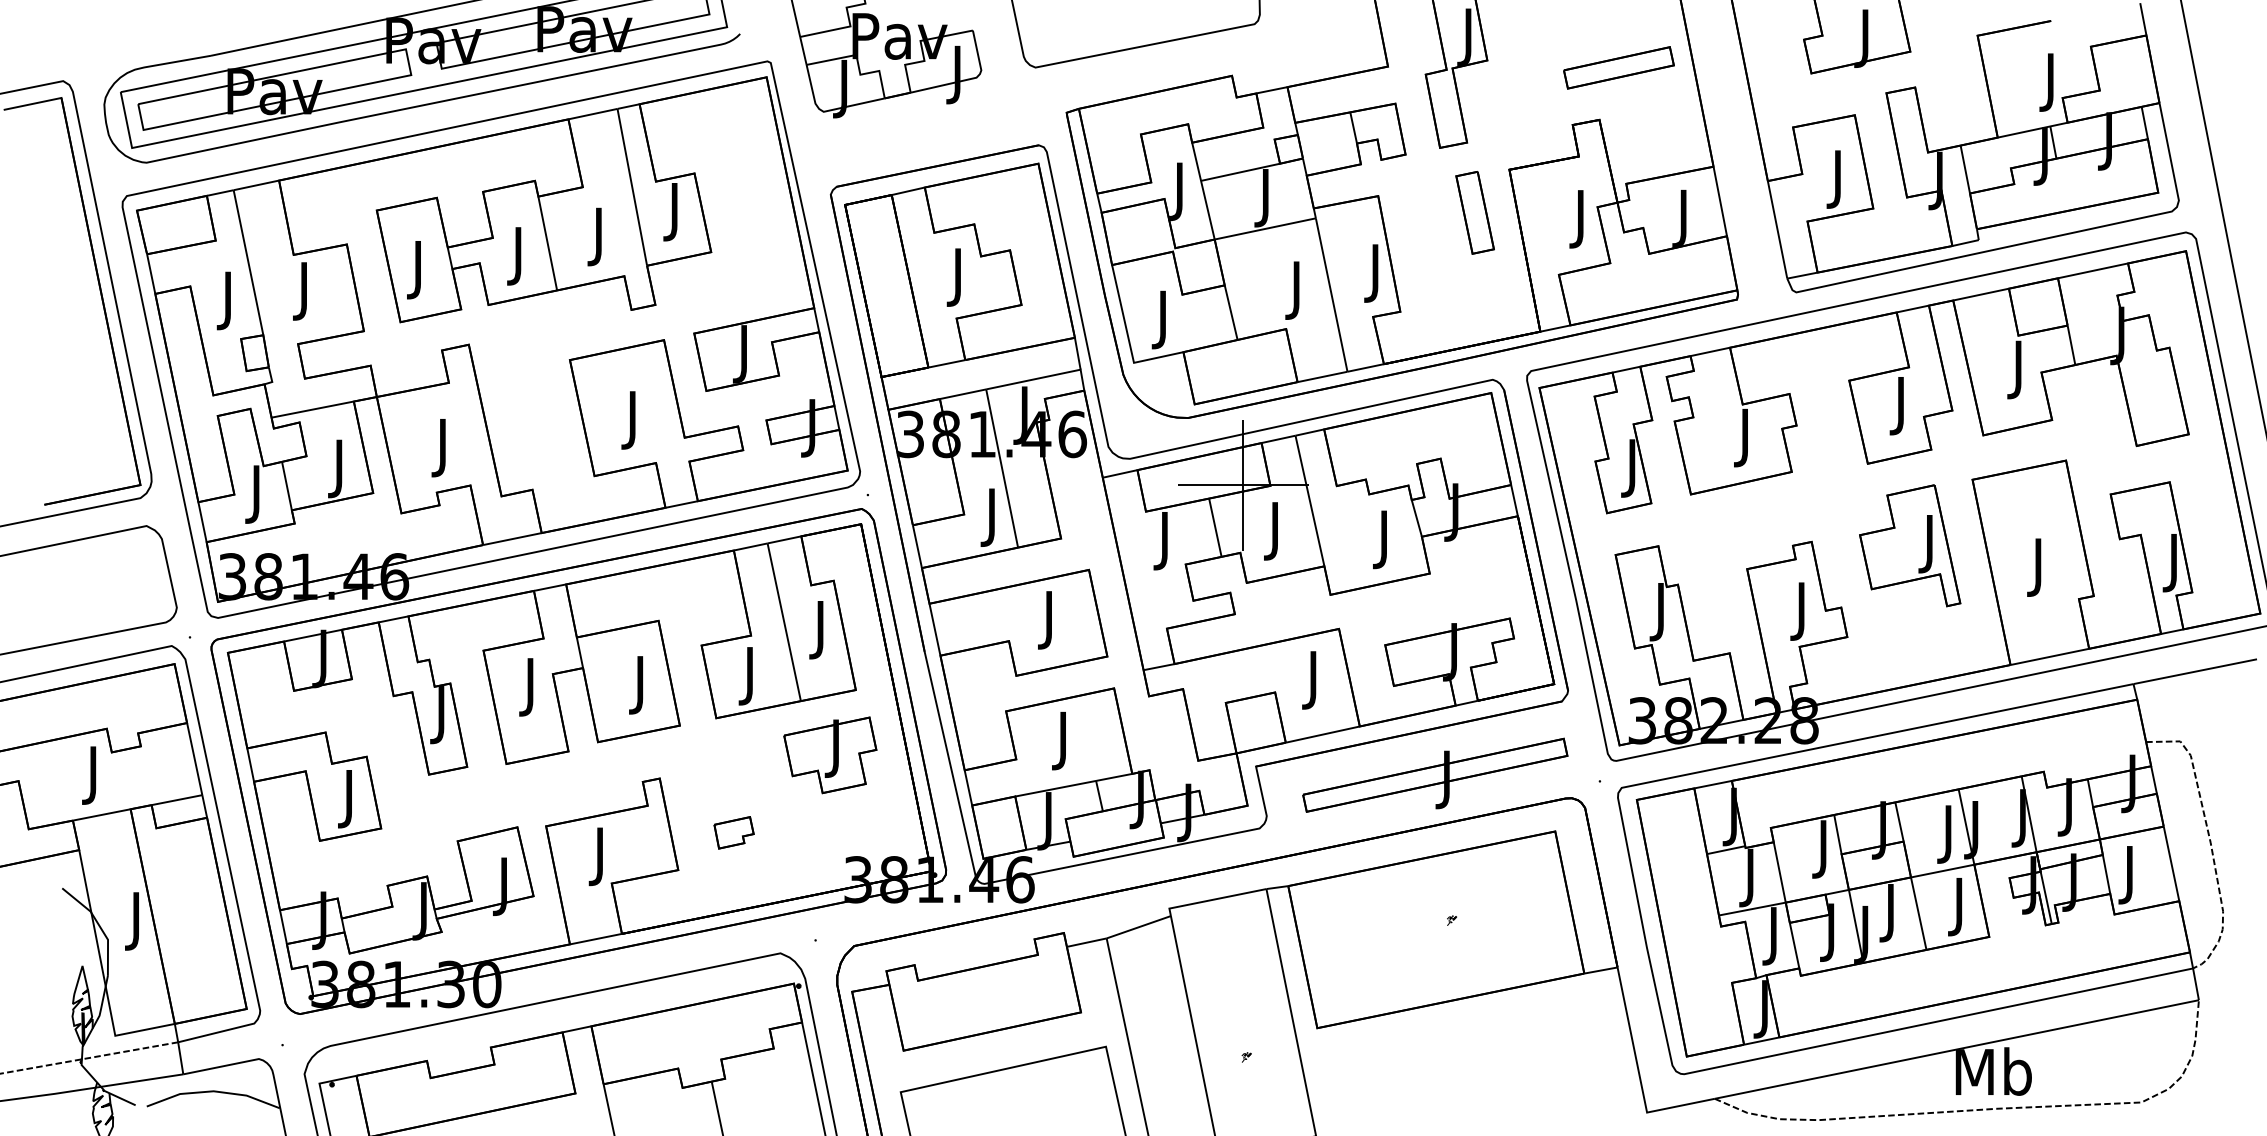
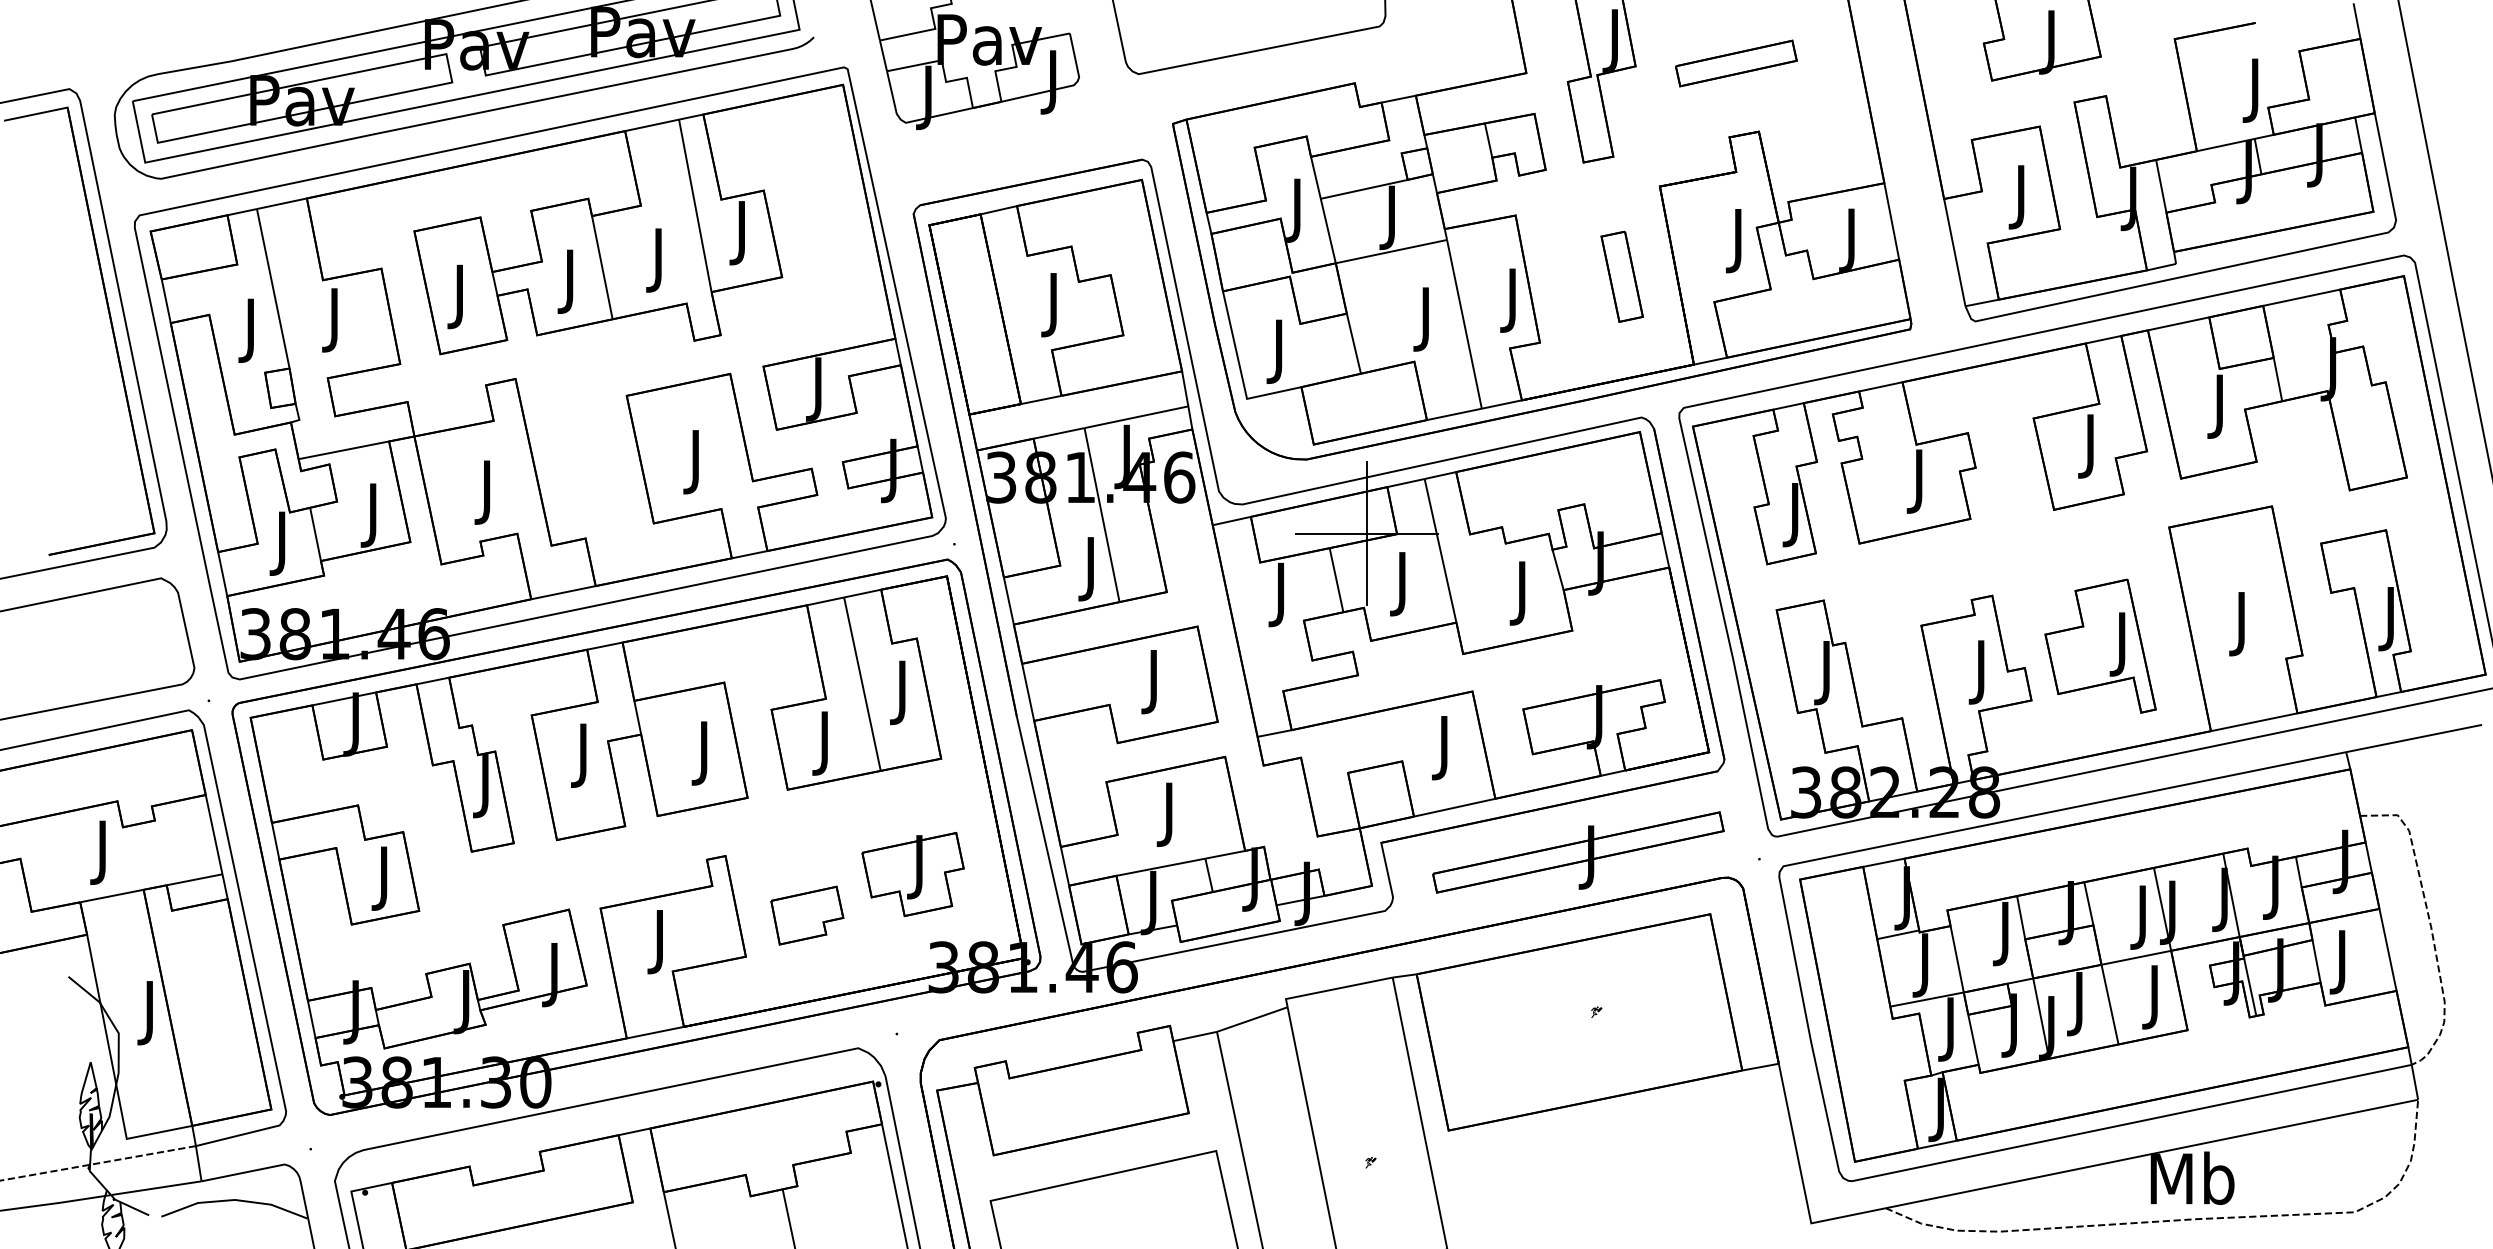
part: (1618, 67) -> (1735, 63), moved
part: (1474, 212) -> (1621, 276), moved
part: (1910, 545) -> (2100, 645), moved
part: (830, 755) -> (913, 874), moved
part: (733, 832) -> (806, 915), size x1.67

